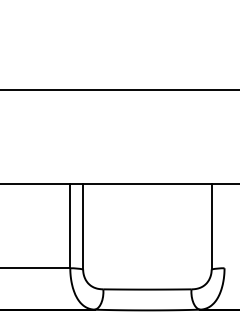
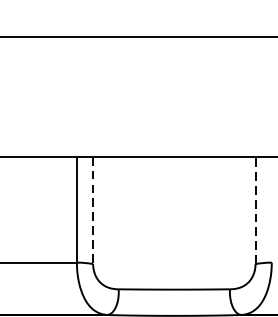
line: (211, 226) -> (255, 209), solid -> dashed
line: (83, 227) -> (93, 211), solid -> dashed

